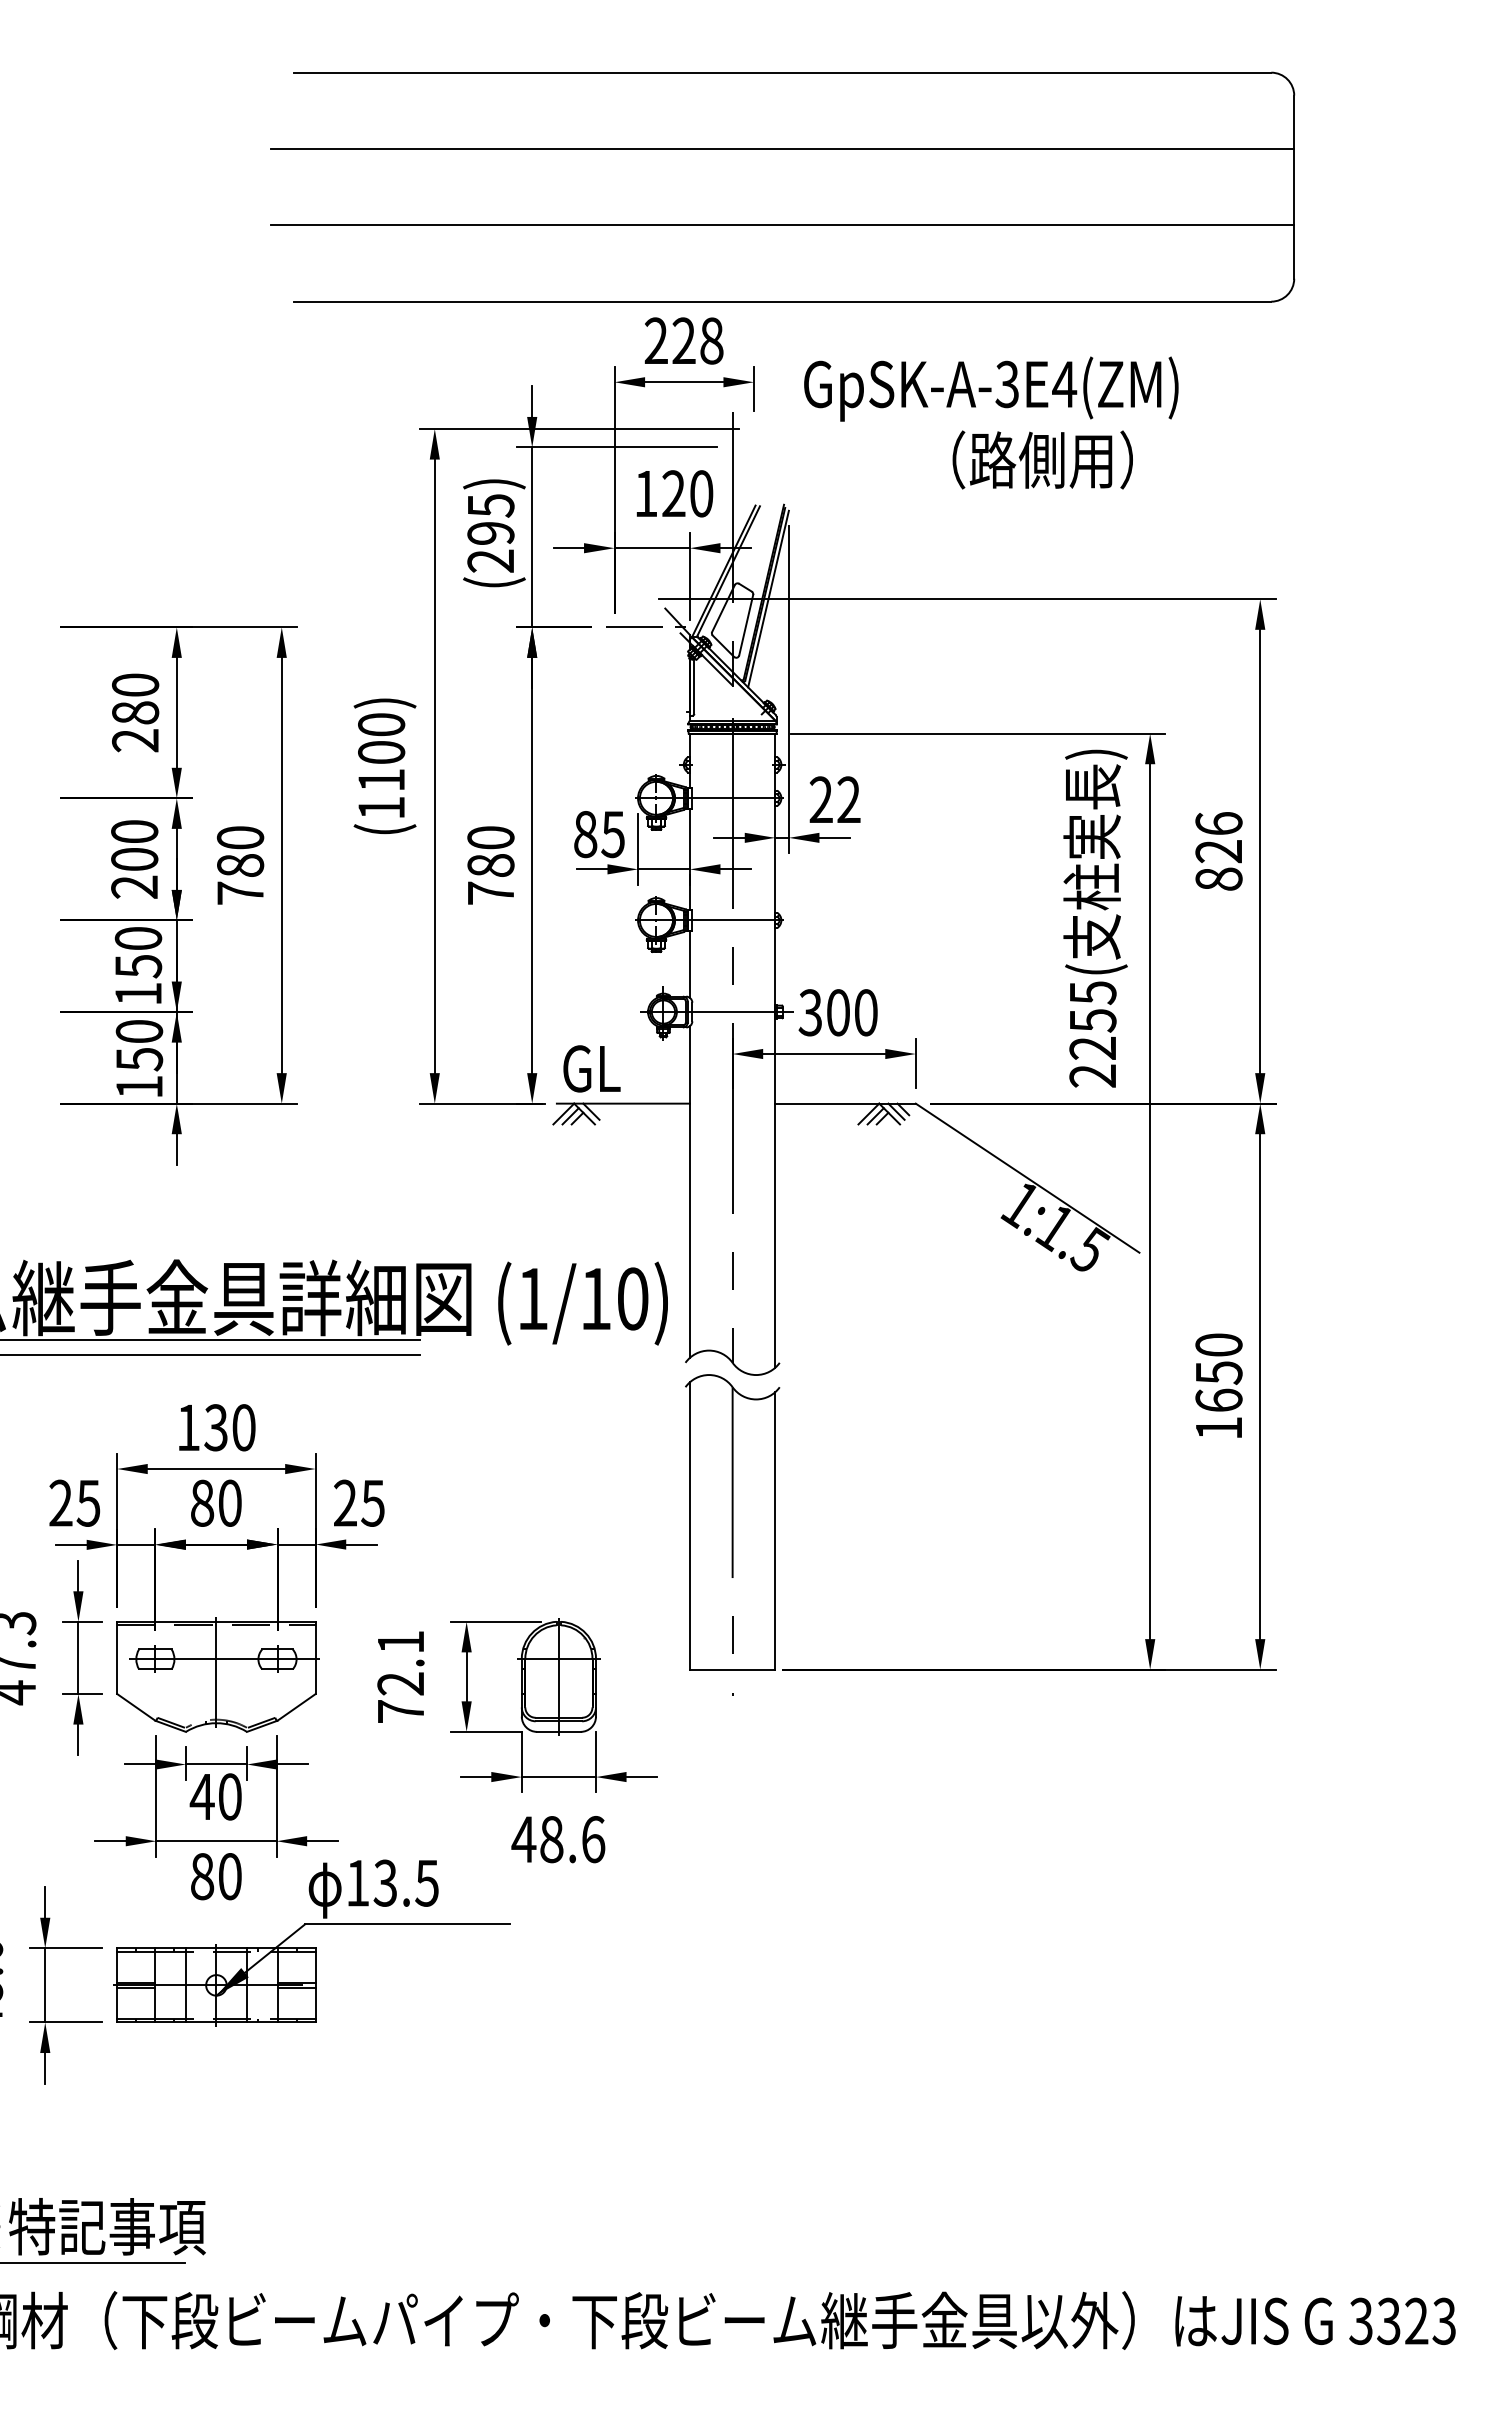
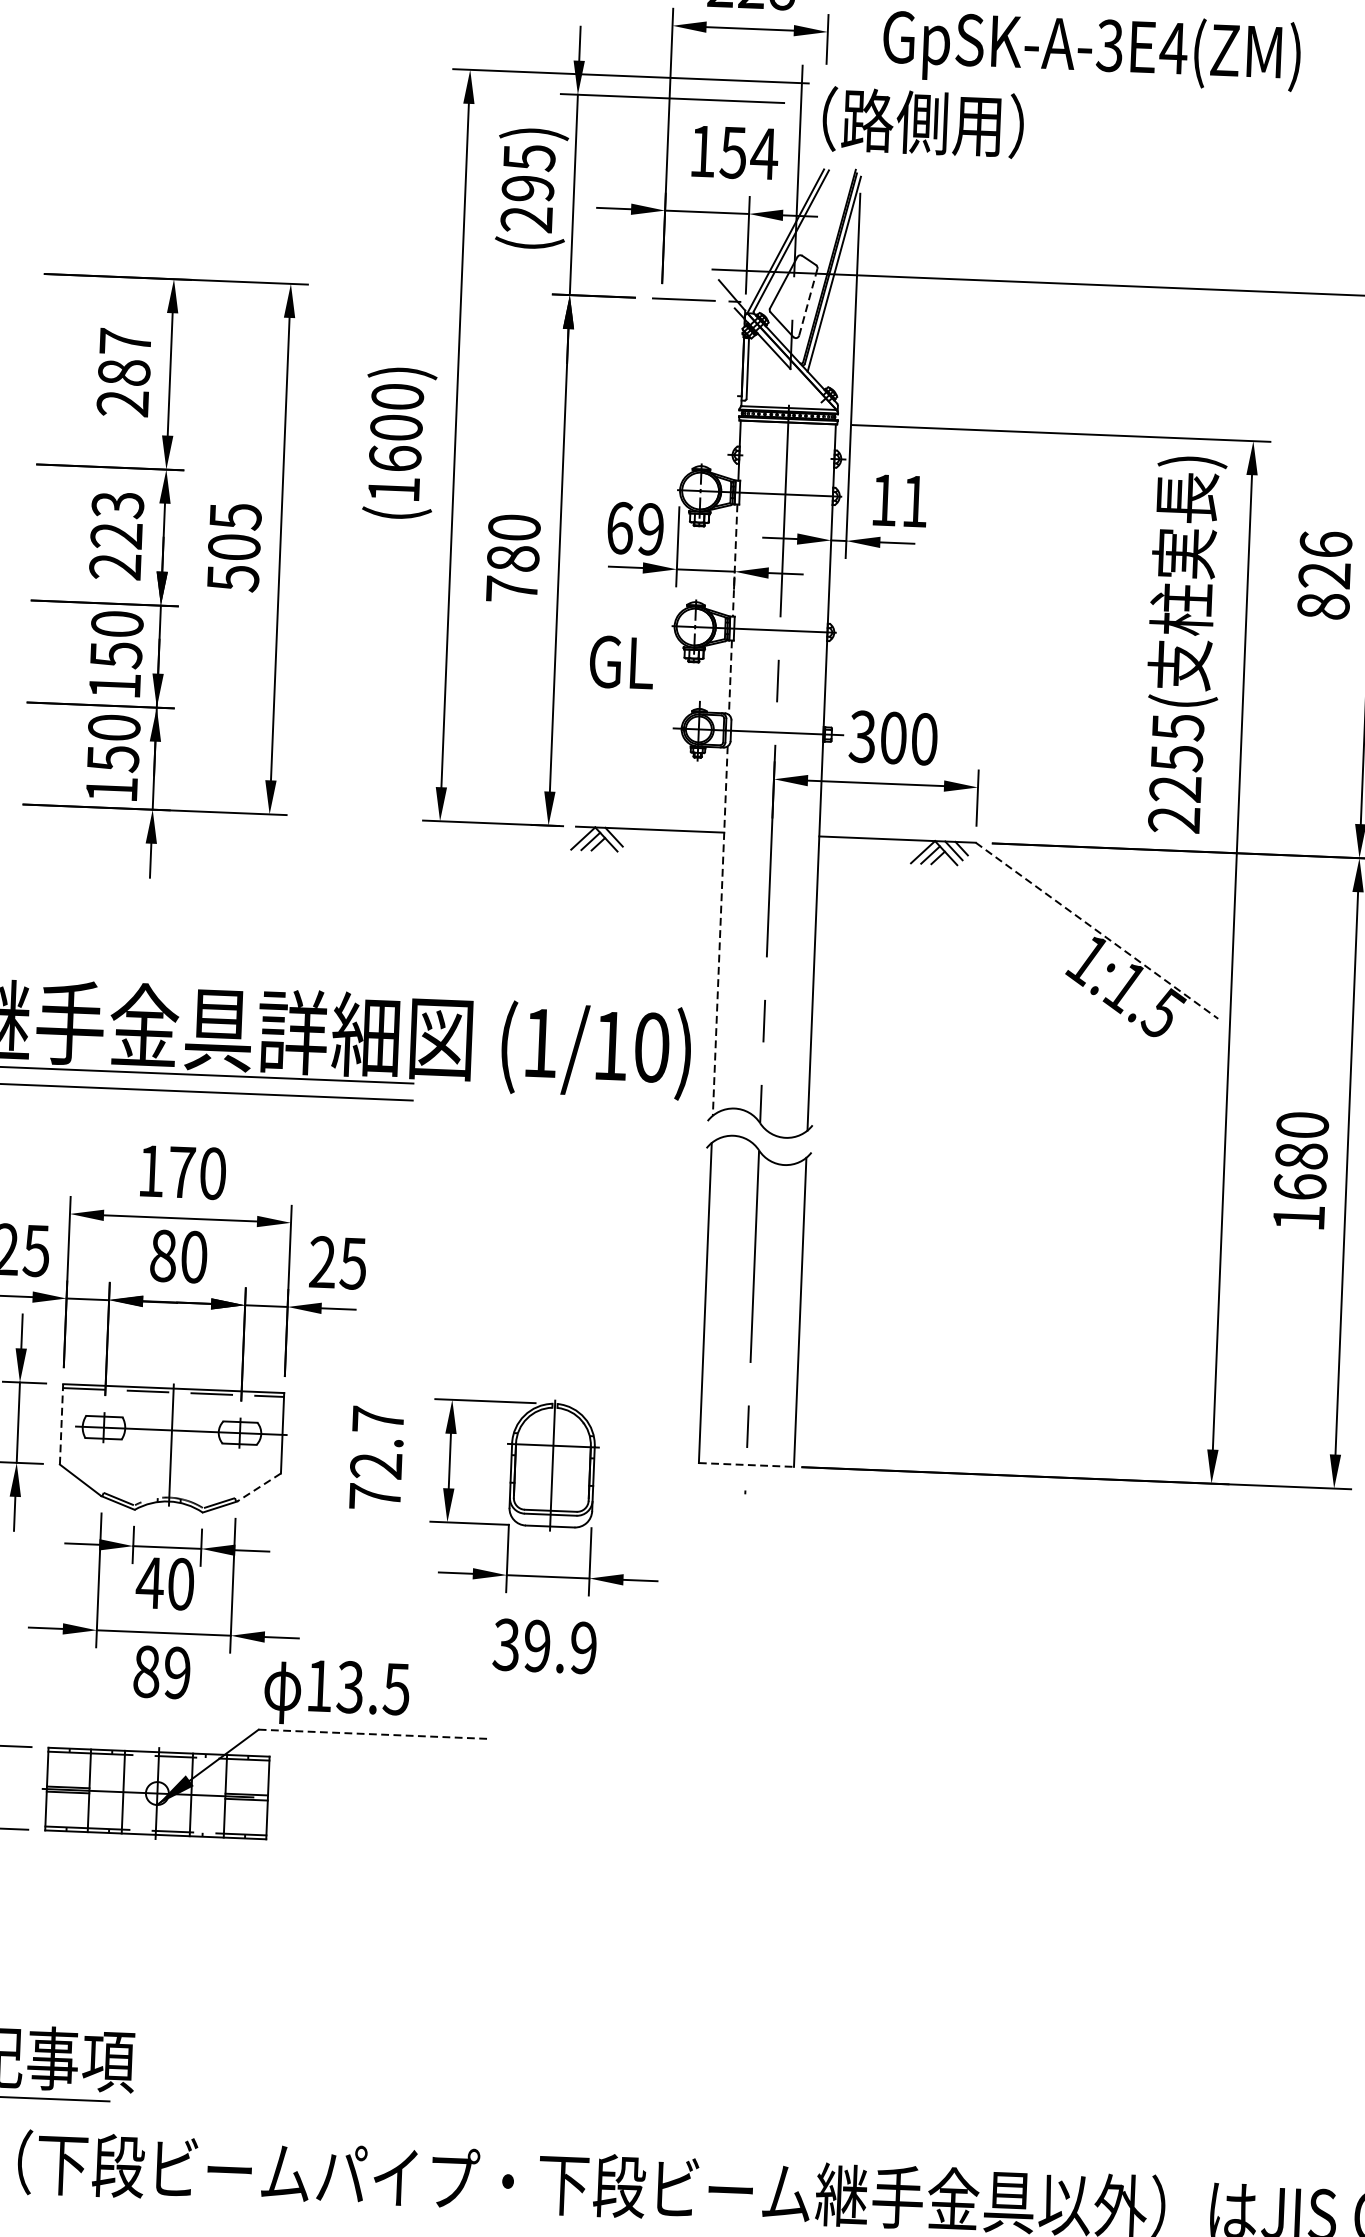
text: (1042, 459) -> (922, 122), moved
text: (687, 493) -> (748, 152), 120 -> 154
line: (746, 624) -> (808, 301), solid -> dashed
text: (135, 684) -> (125, 340), 280 -> 287
text: (381, 779) -> (395, 457), (1100) -> (1600)
text: (834, 799) -> (898, 500), 22 -> 11
text: (599, 834) -> (635, 528), 85 -> 69
text: (134, 845) -> (117, 520), 200 -> 223
line: (689, 859) -> (734, 560), solid -> dashed
text: (240, 865) -> (234, 547), 780 -> 505
line: (689, 965) -> (729, 678), solid -> dashed
text: (591, 1068) -> (621, 662), moved
line: (1028, 1178) -> (1097, 931), solid -> dashed
line: (689, 1192) -> (719, 931), solid -> dashed
text: (1218, 1373) -> (1300, 1156), 1650 -> 1680
text: (215, 1427) -> (181, 1172), 130 -> 170
text: (400, 1641) -> (377, 1418), 72.1 -> 72.7
line: (117, 1657) -> (61, 1423), solid -> dashed
line: (732, 1669) -> (746, 1464), solid -> dashed
line: (296, 1707) -> (258, 1487), solid -> dashed
text: (558, 1839) -> (544, 1646), 48.6 -> 39.9
text: (229, 1876) -> (176, 1672), 80 -> 89
line: (407, 1924) -> (372, 1734), solid -> dashed

